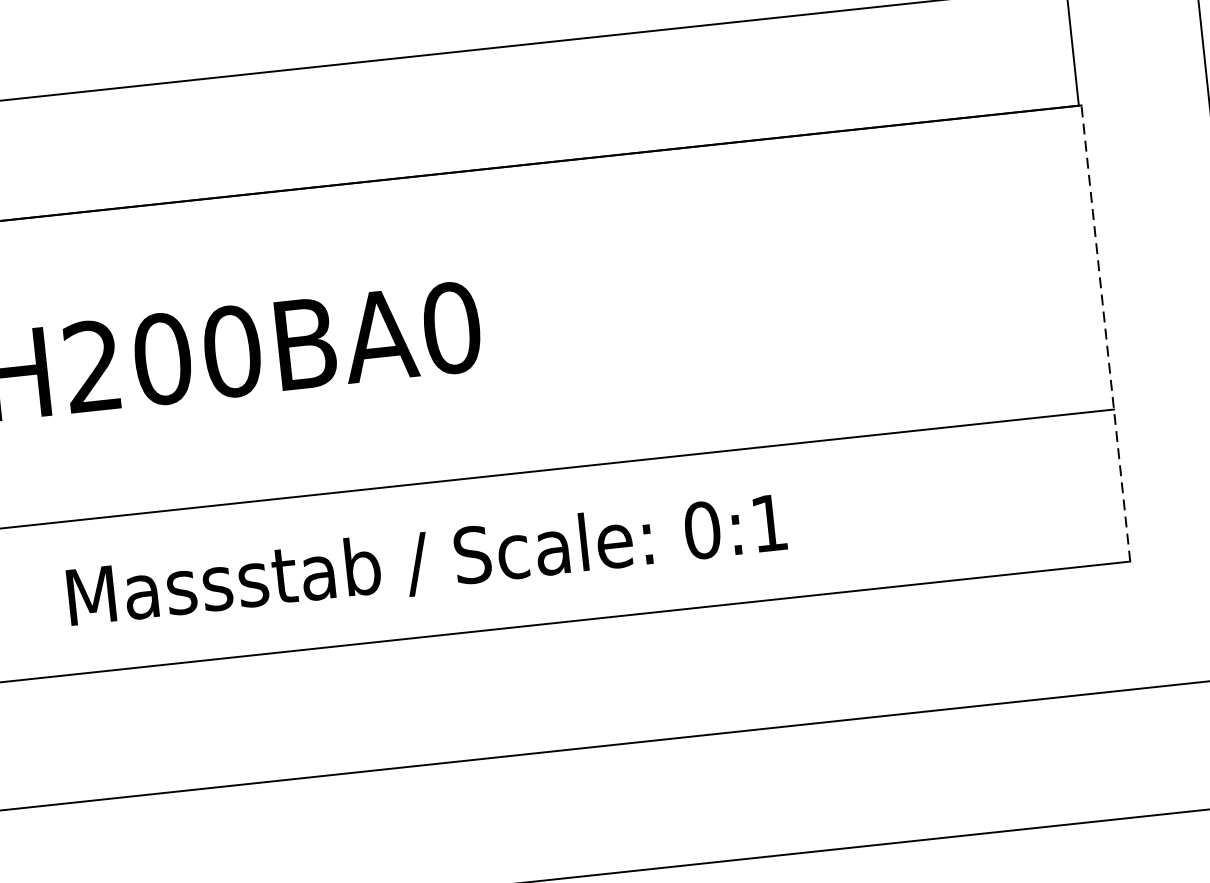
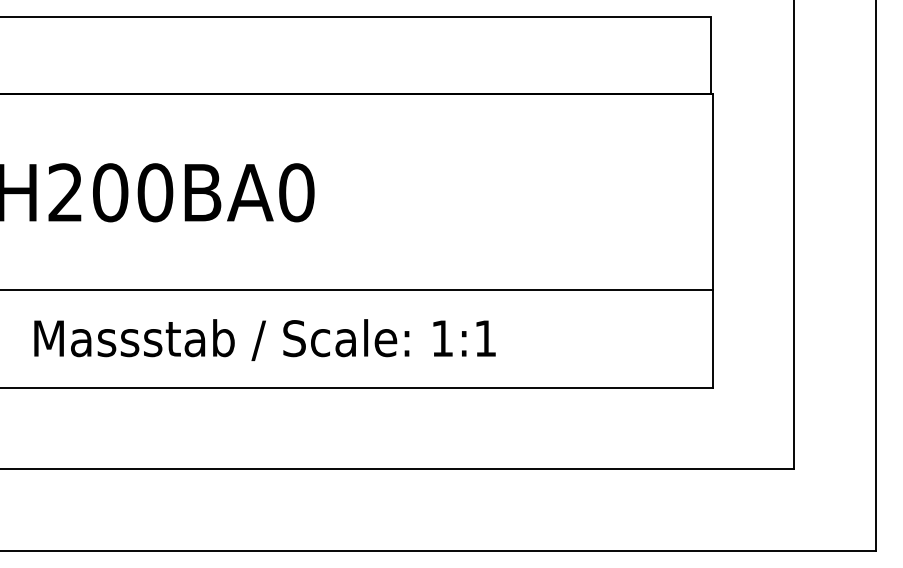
line: (1105, 333) -> (712, 240), dashed -> solid
text: (702, 530) -> (442, 338), 0:1 -> 1:1

